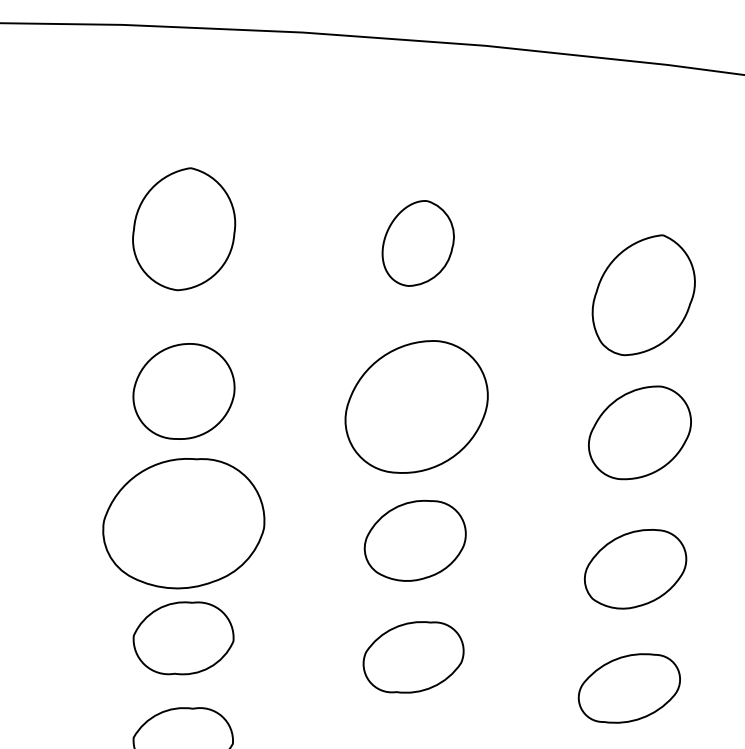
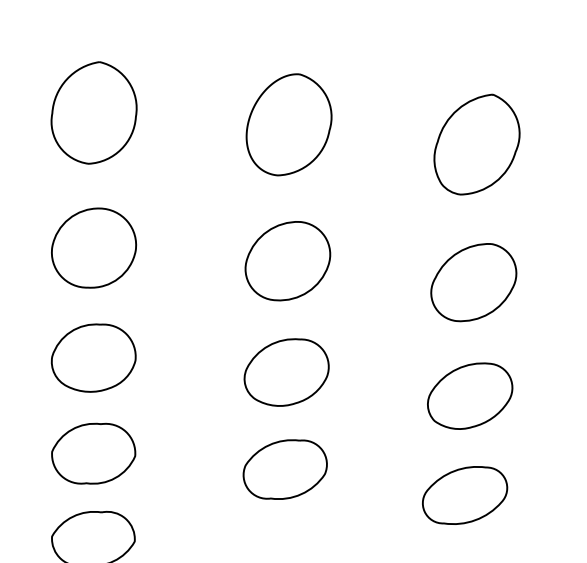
part: (418, 243) -> (289, 124), size x1.43
part: (643, 295) -> (476, 144), moved
part: (416, 407) -> (287, 261), size x0.71
part: (183, 523) -> (93, 358), size x0.62

